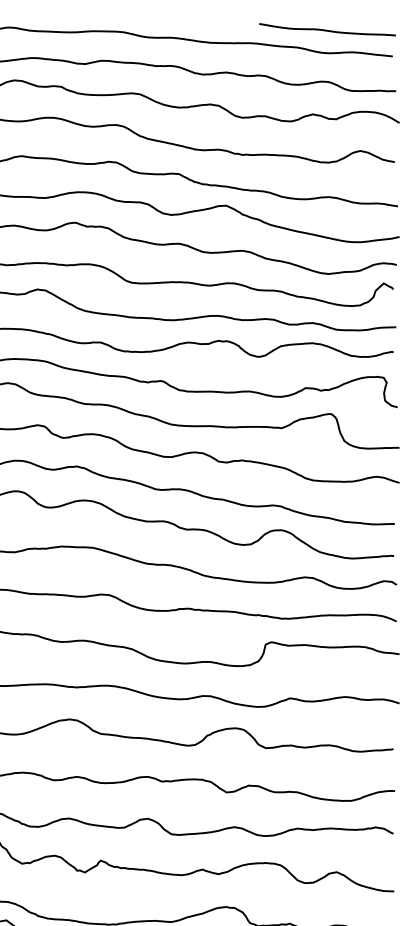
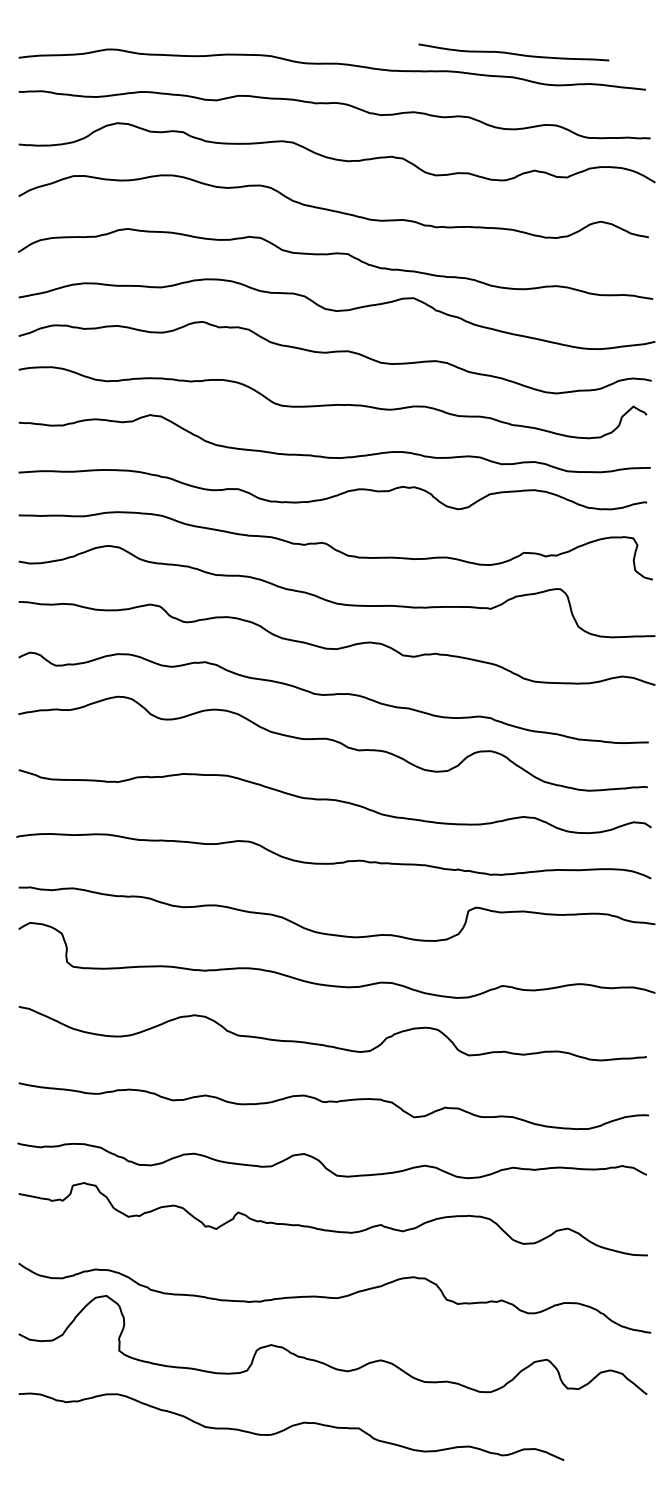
curve: (326, 29) -> (512, 52), moved

